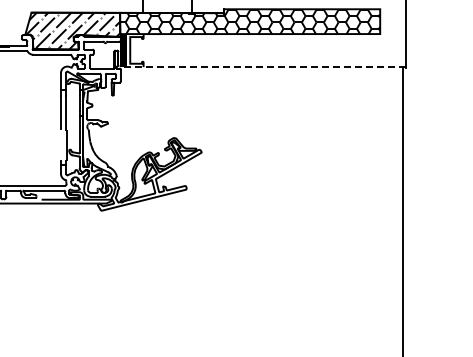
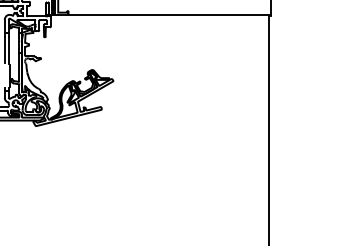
line: (262, 67) -> (160, 15), dashed -> solid

